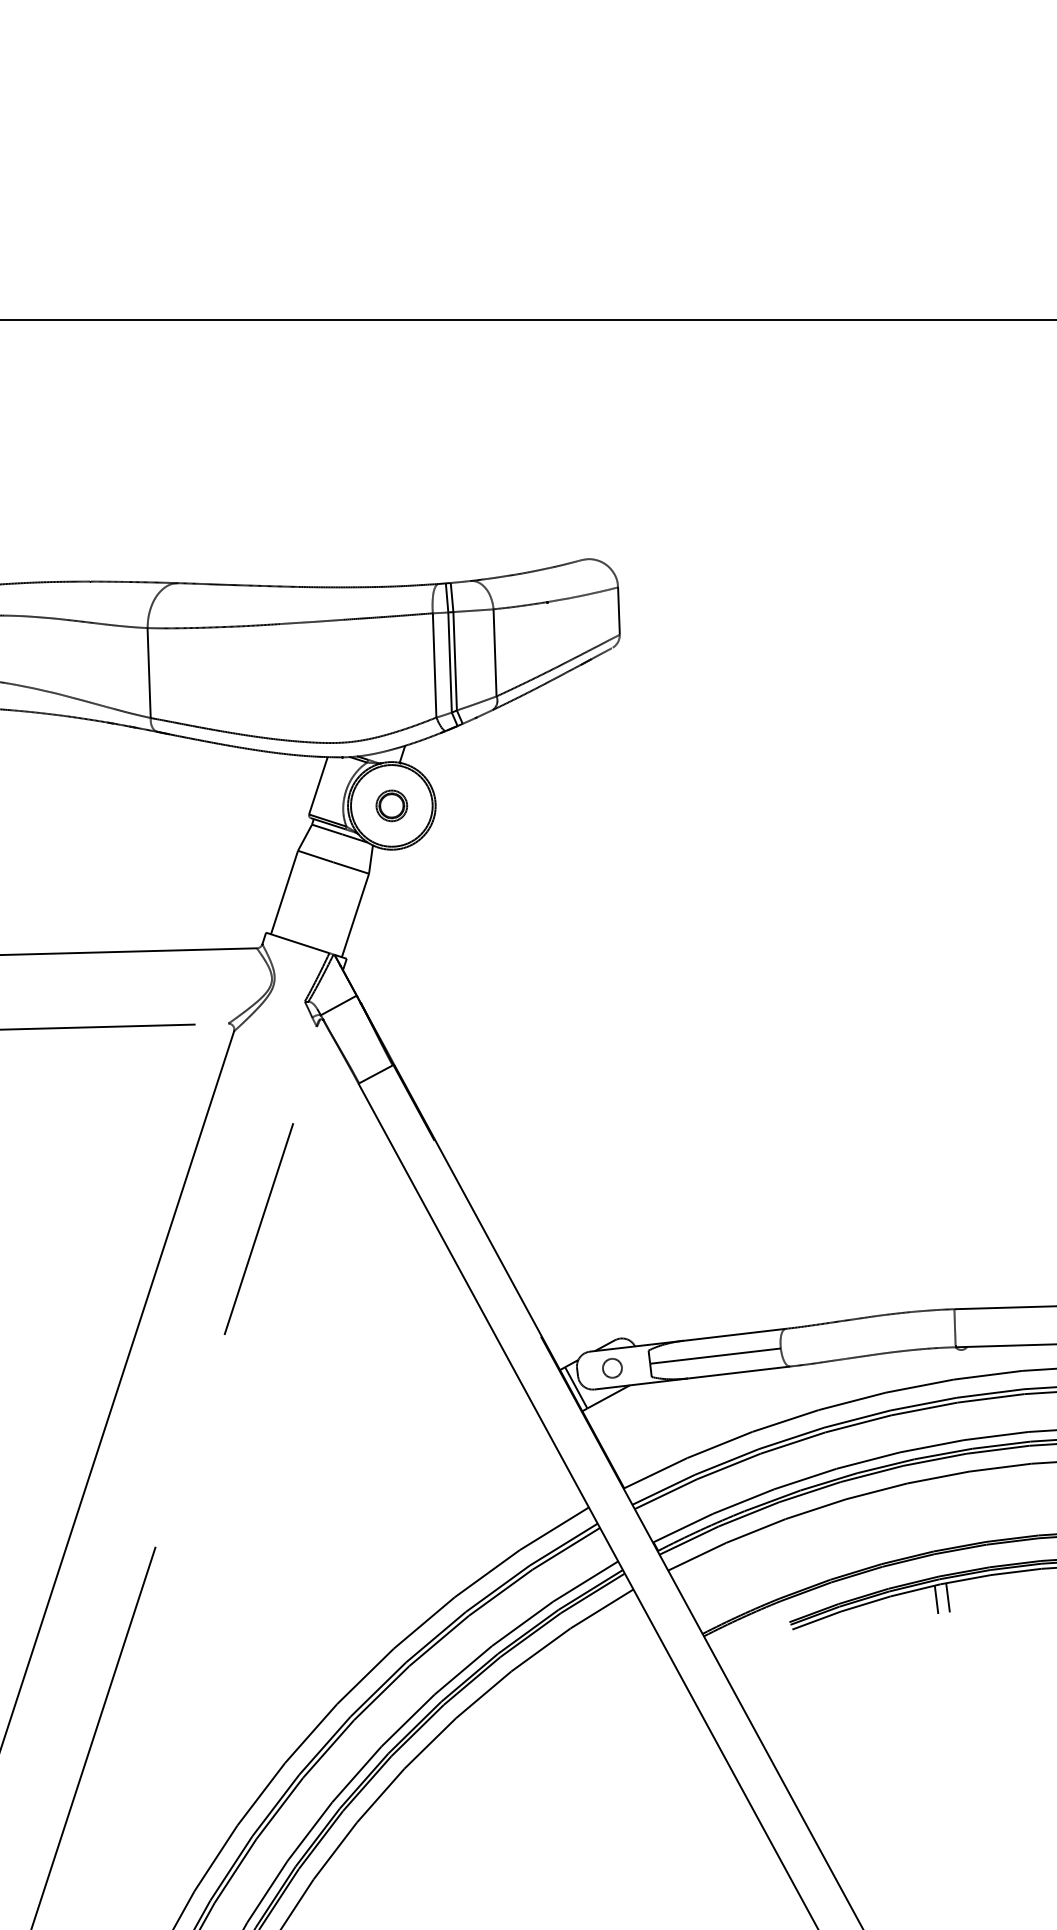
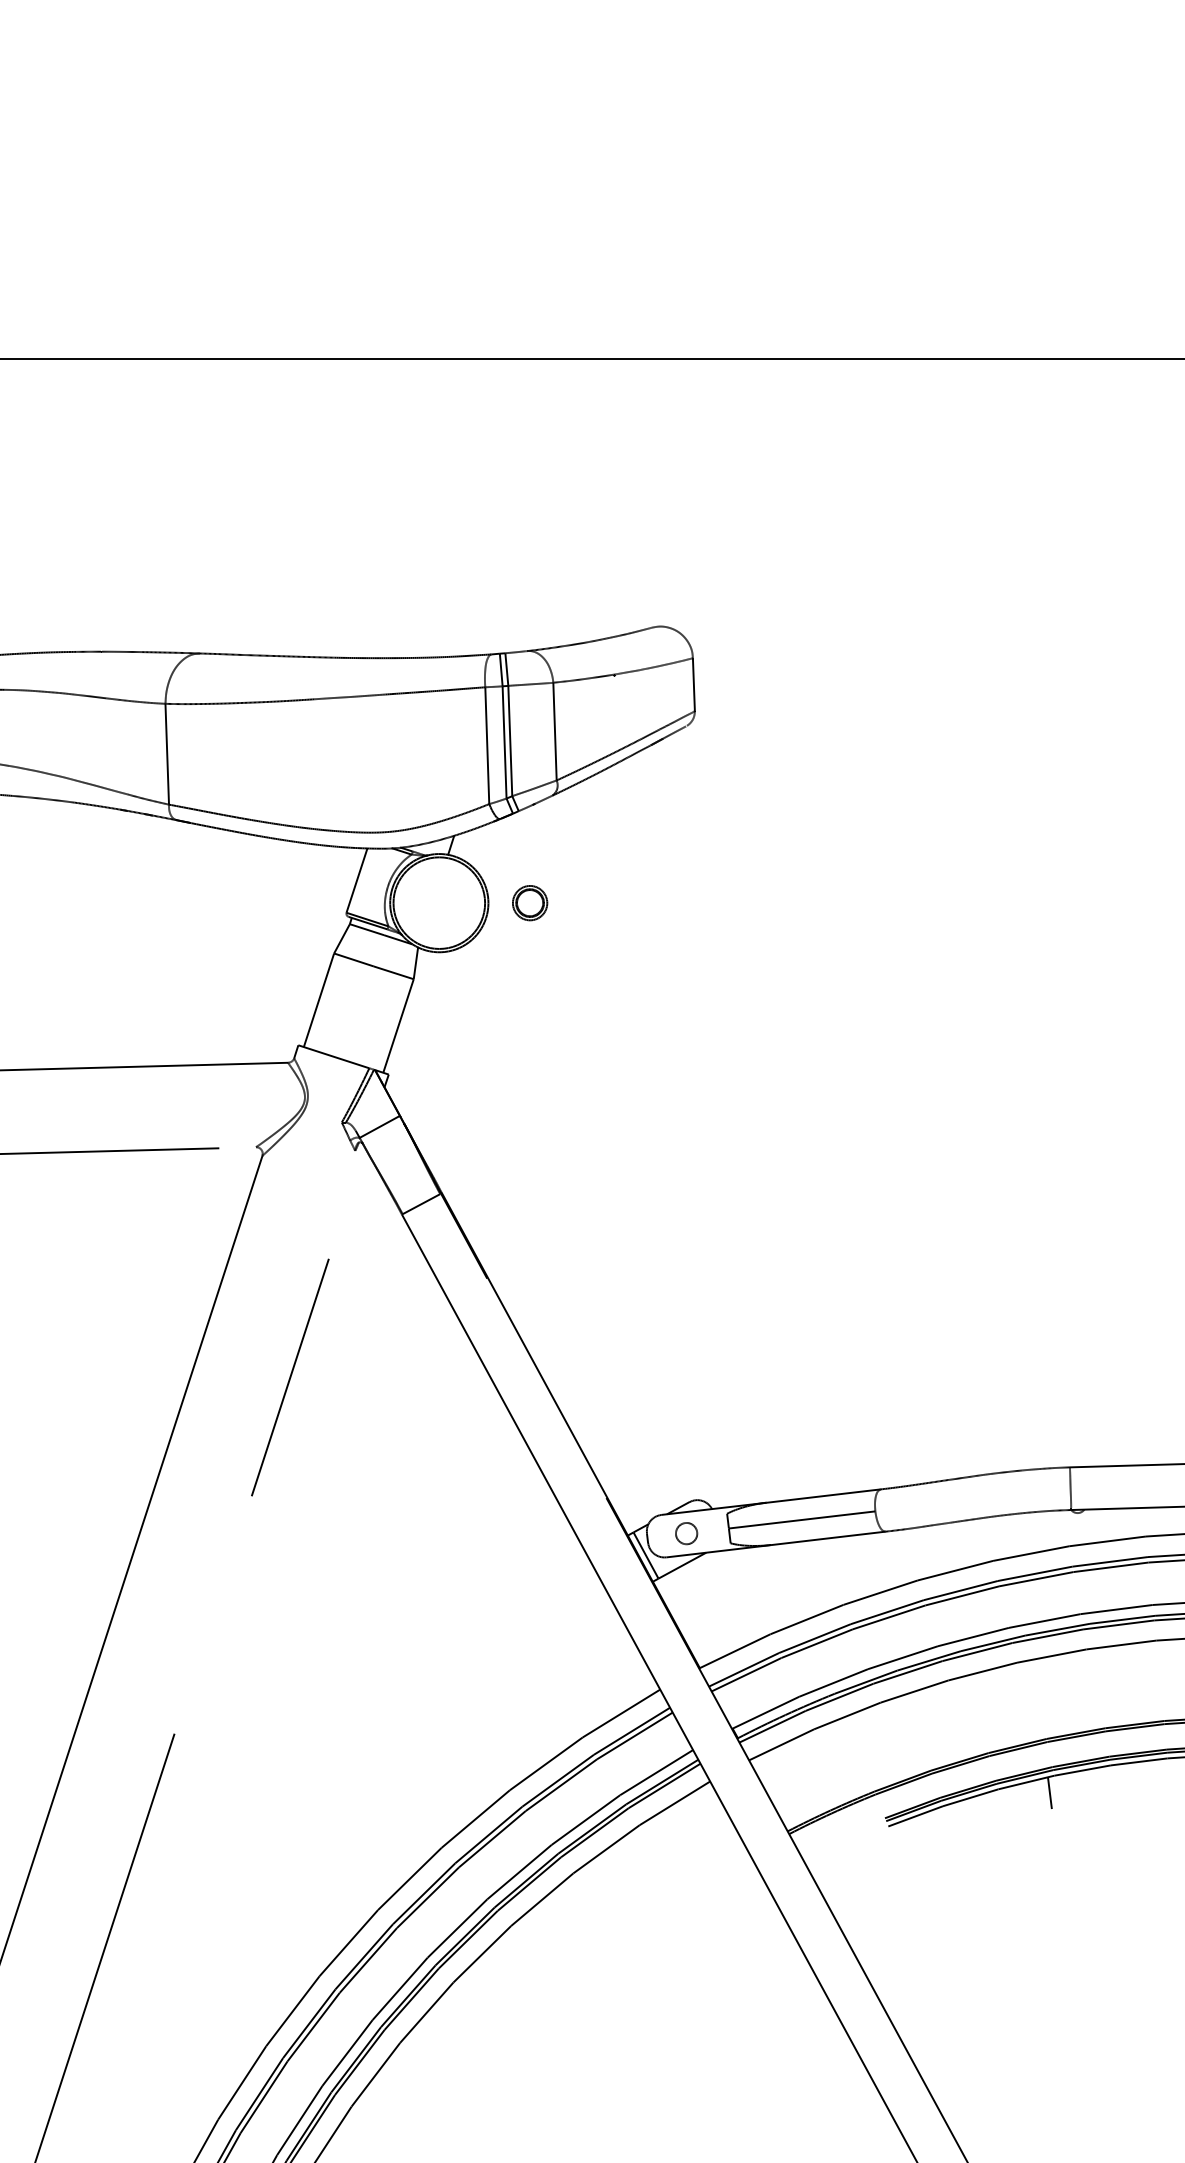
part: (391, 805) -> (529, 902), moved
line: (947, 1597) -> (1062, 1790), removed

